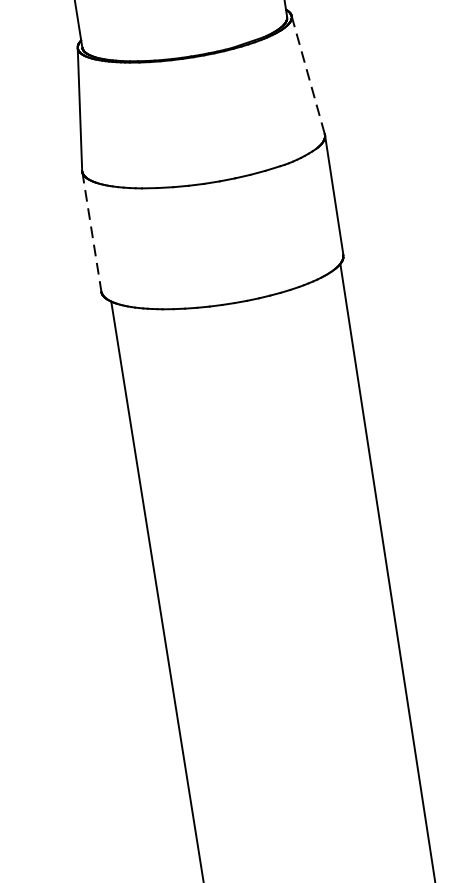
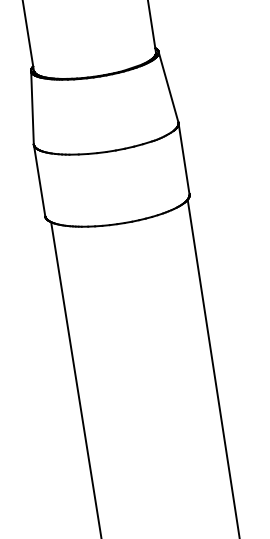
line: (308, 75) -> (168, 87), dashed -> solid
line: (91, 233) -> (39, 181), dashed -> solid

